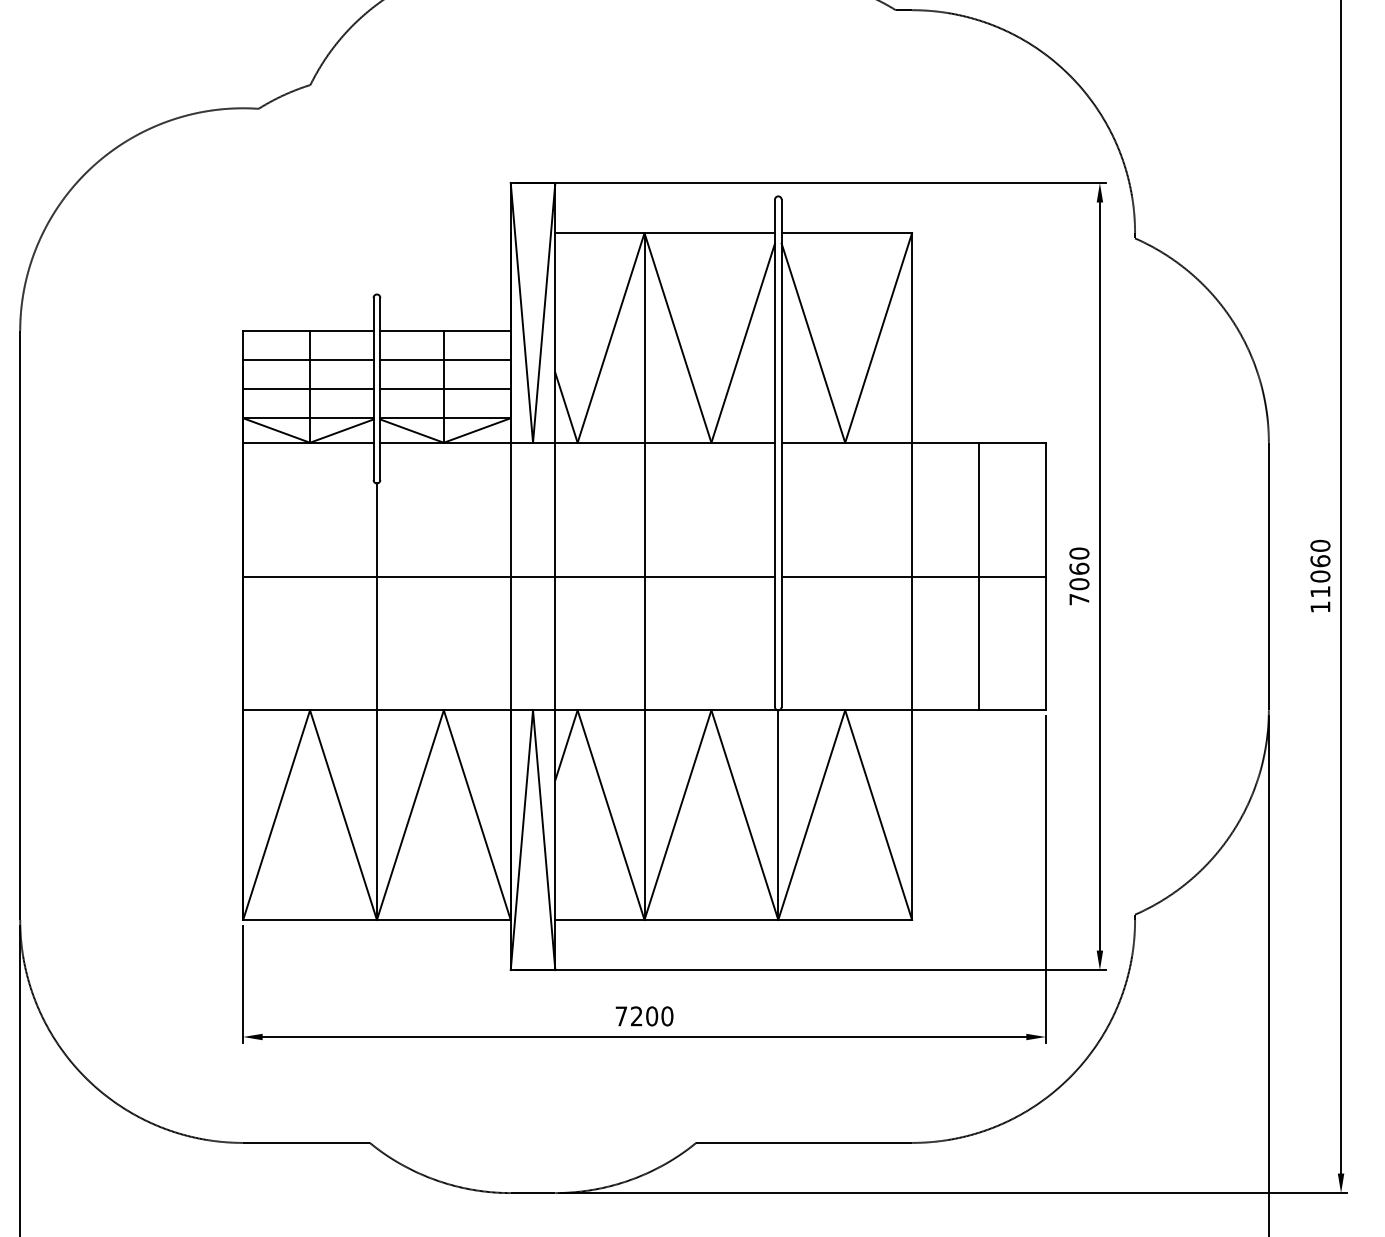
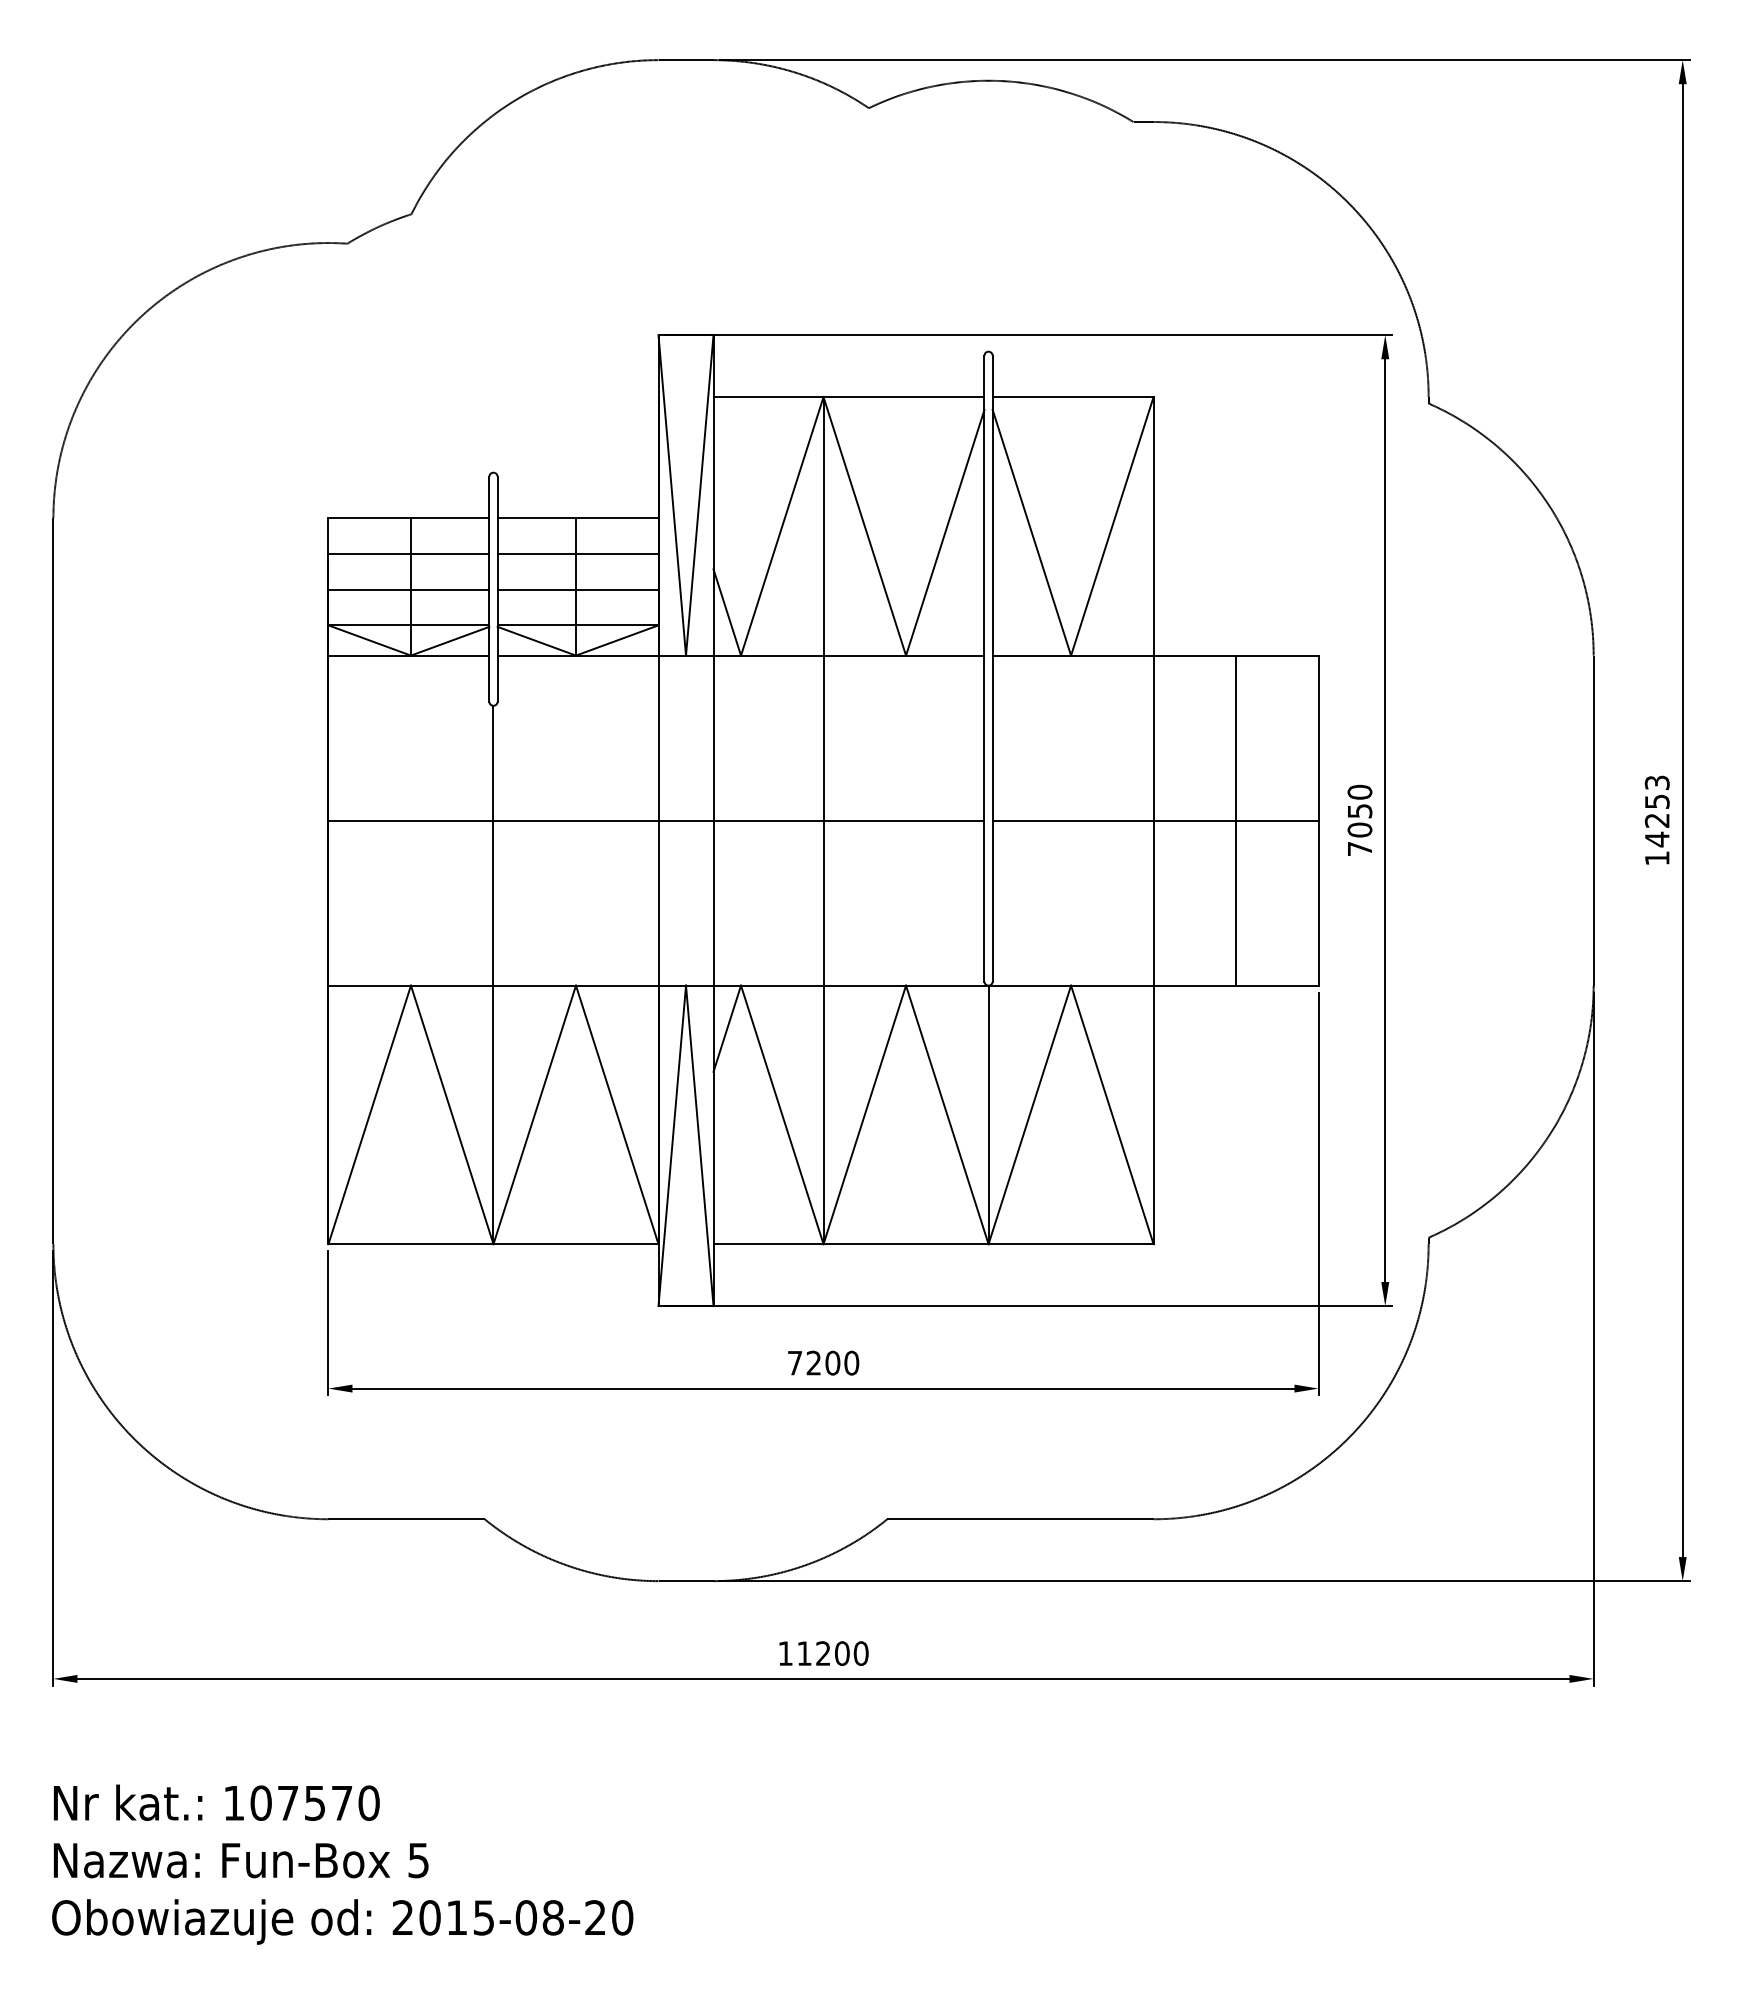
text: (1079, 568) -> (1359, 810), 7060 -> 7050
text: (1319, 569) -> (1656, 811), 11060 -> 14253

